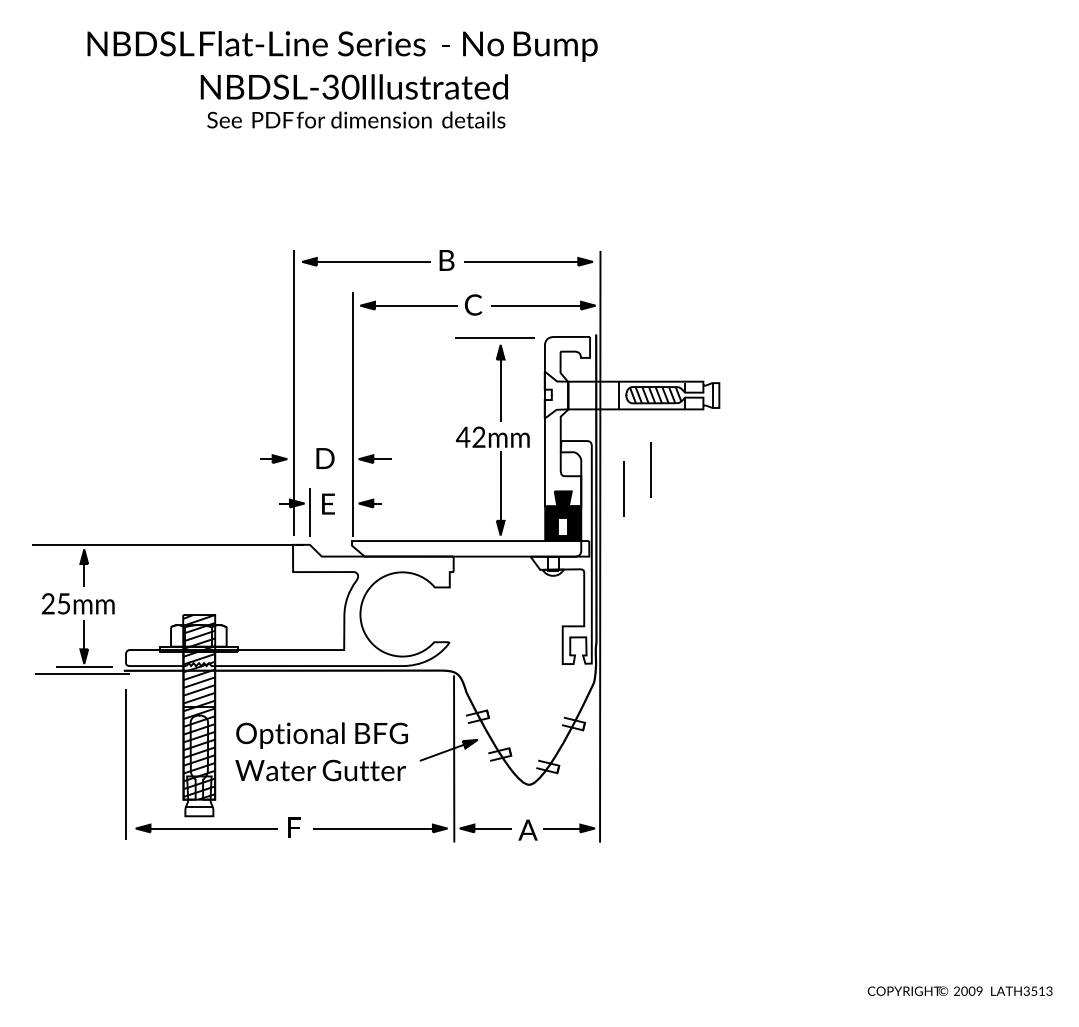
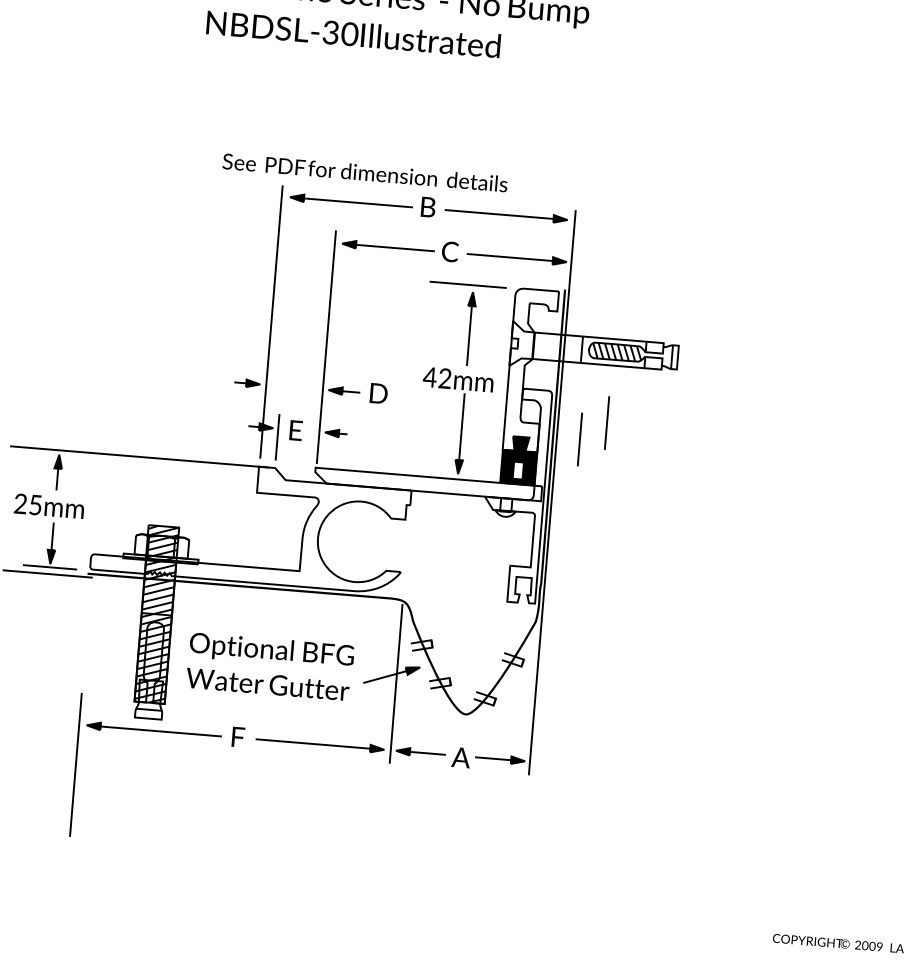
text: (356, 119) -> (365, 172), moved
text: (325, 458) -> (378, 393), moved
line: (125, 764) -> (75, 764), moved

